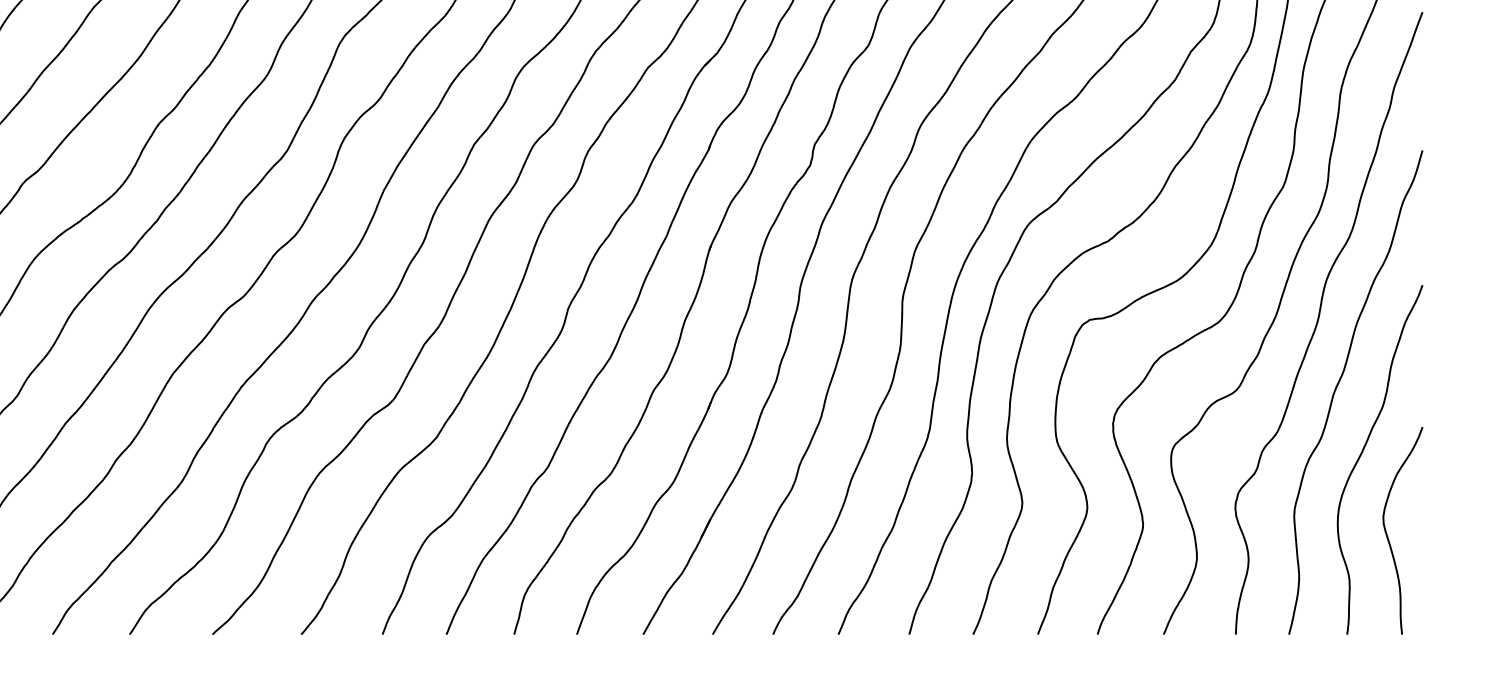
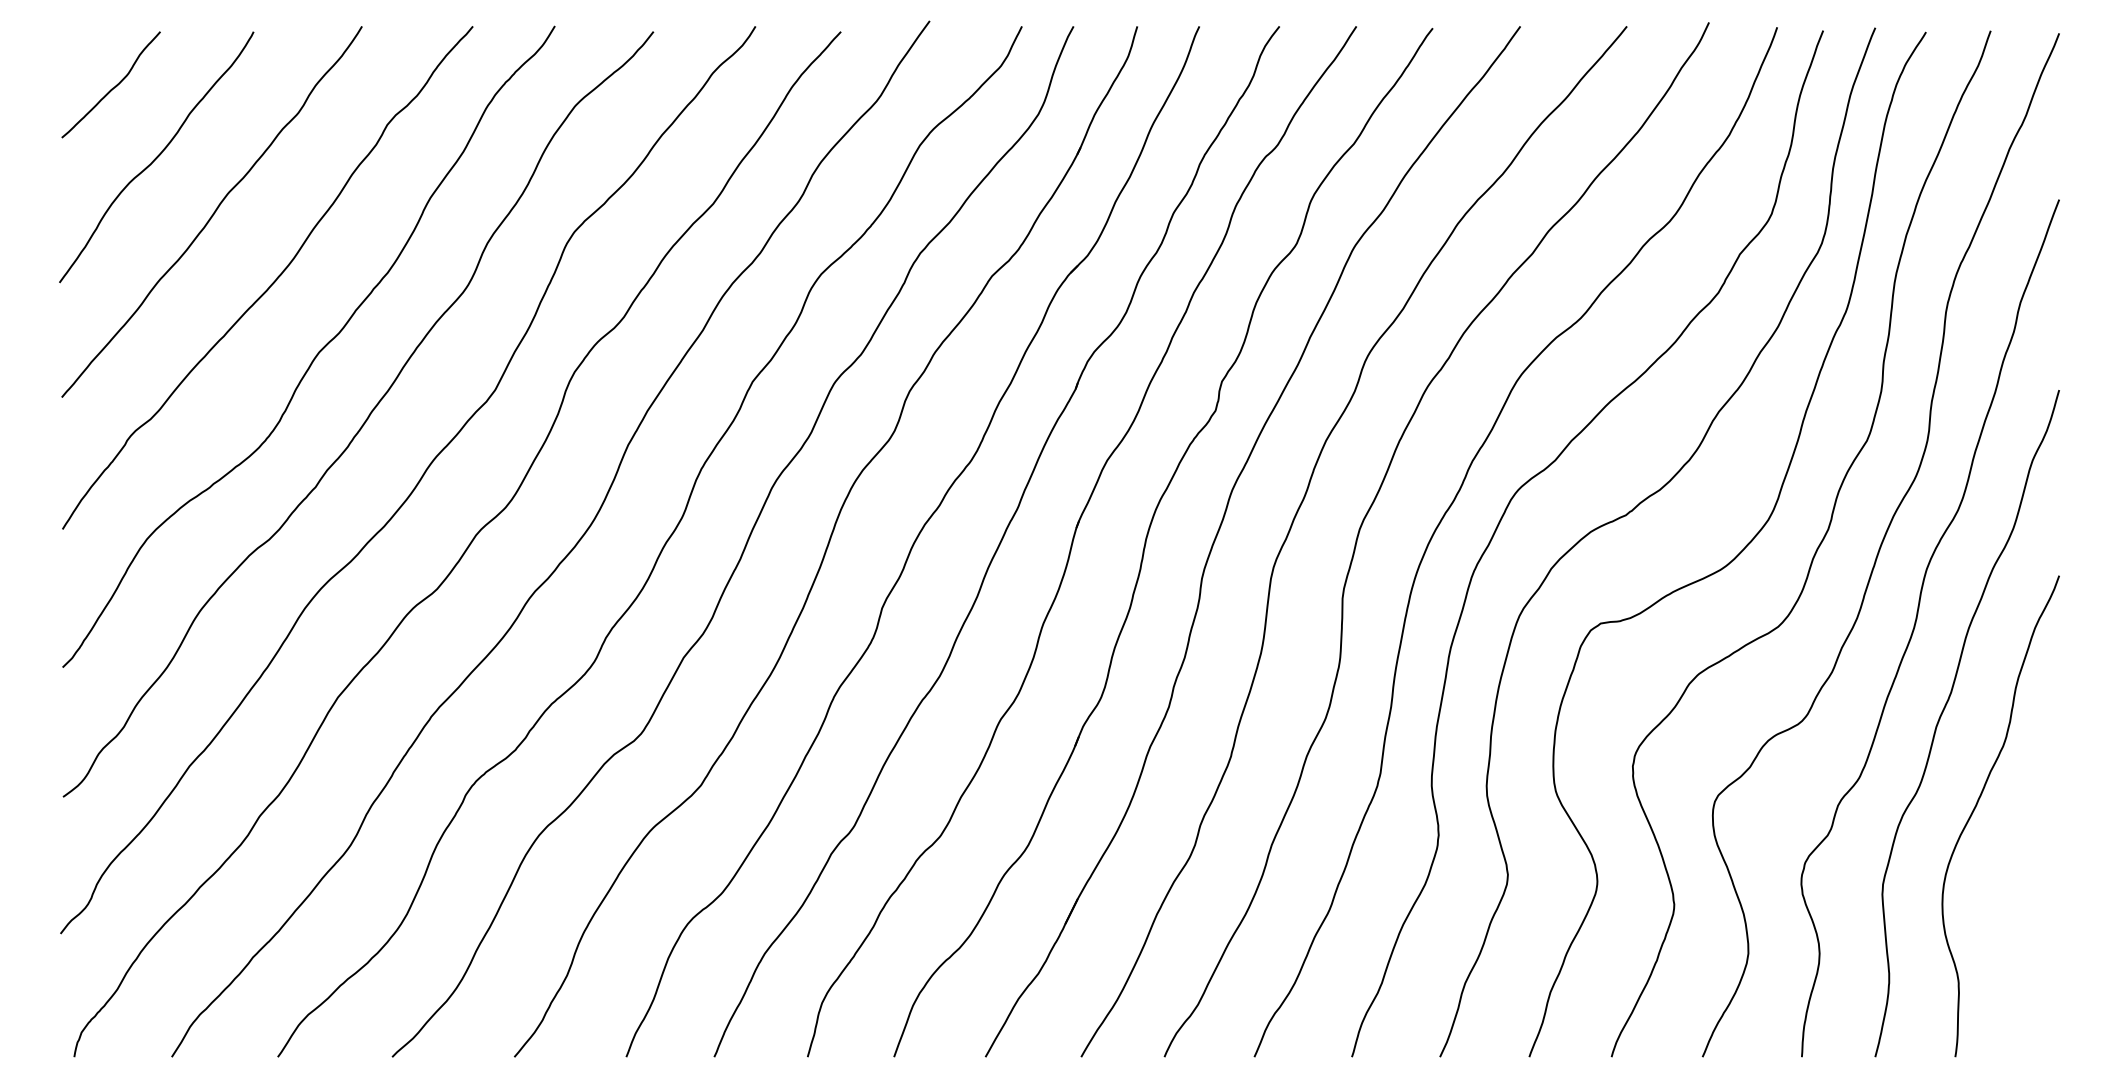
curve: (1387, 536) -> (2011, 921), removed

